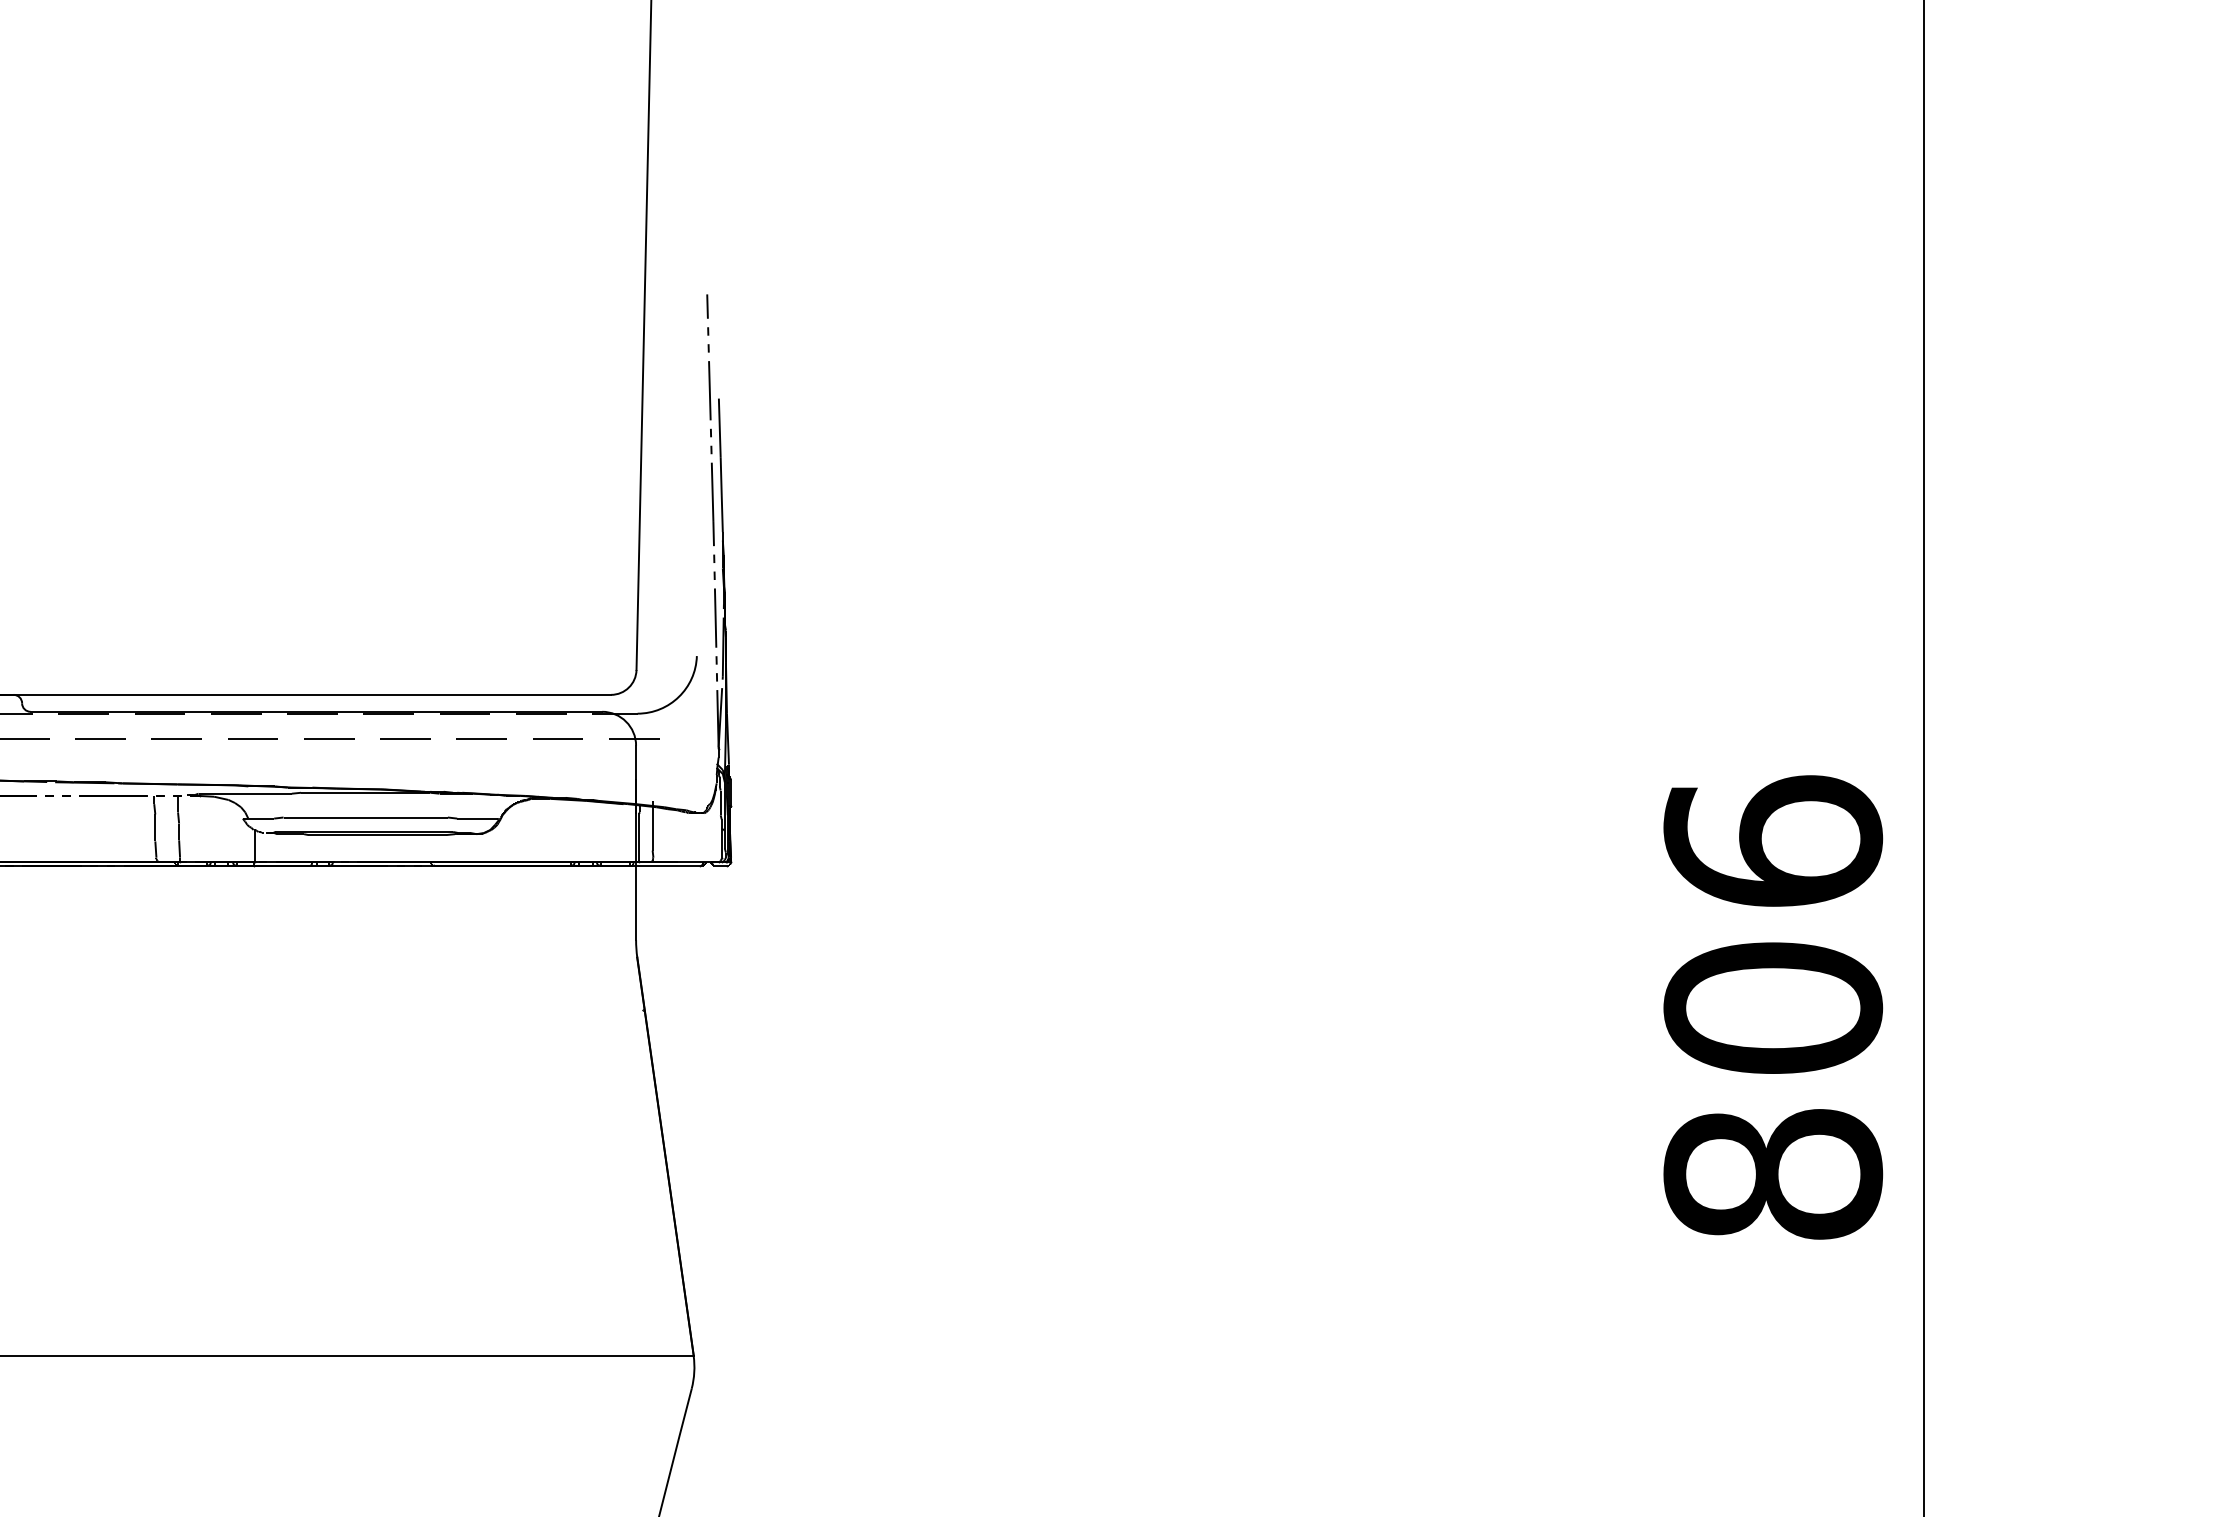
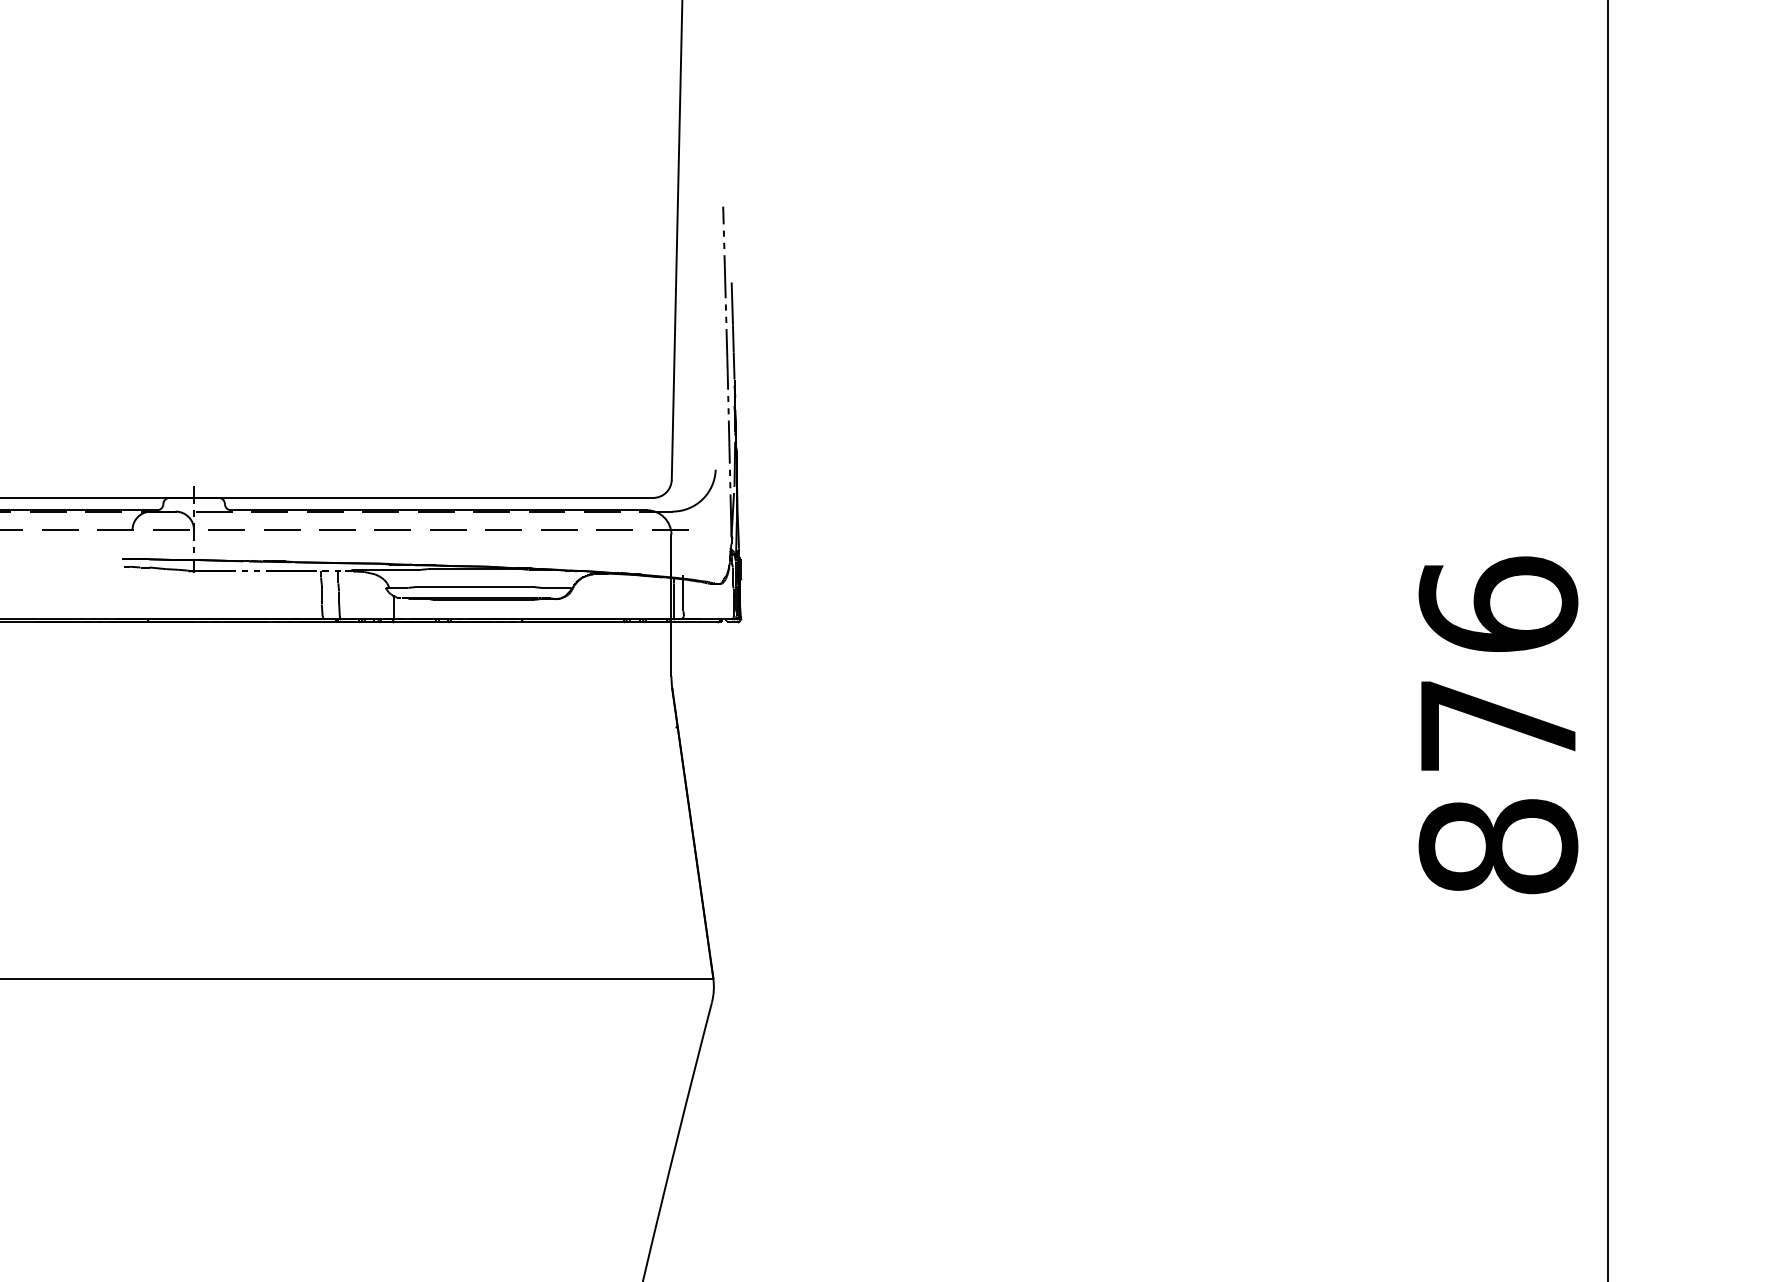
text: (1773, 1007) -> (1498, 725), 806 -> 876

